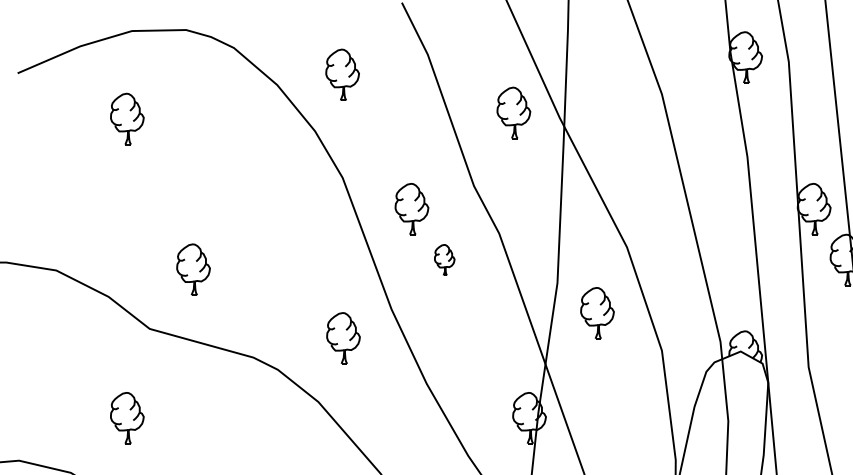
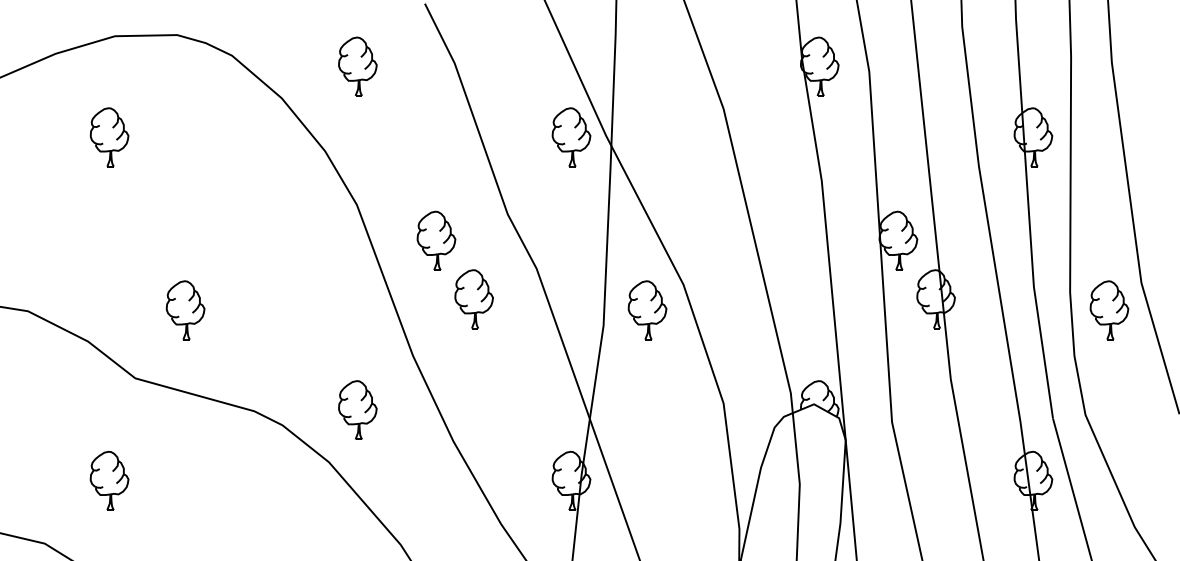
part: (342, 74) -> (357, 66), moved
part: (513, 113) -> (571, 137), moved
part: (444, 260) -> (473, 299), size x1.67
part: (597, 313) -> (647, 310), moved
part: (343, 337) -> (357, 409), moved

